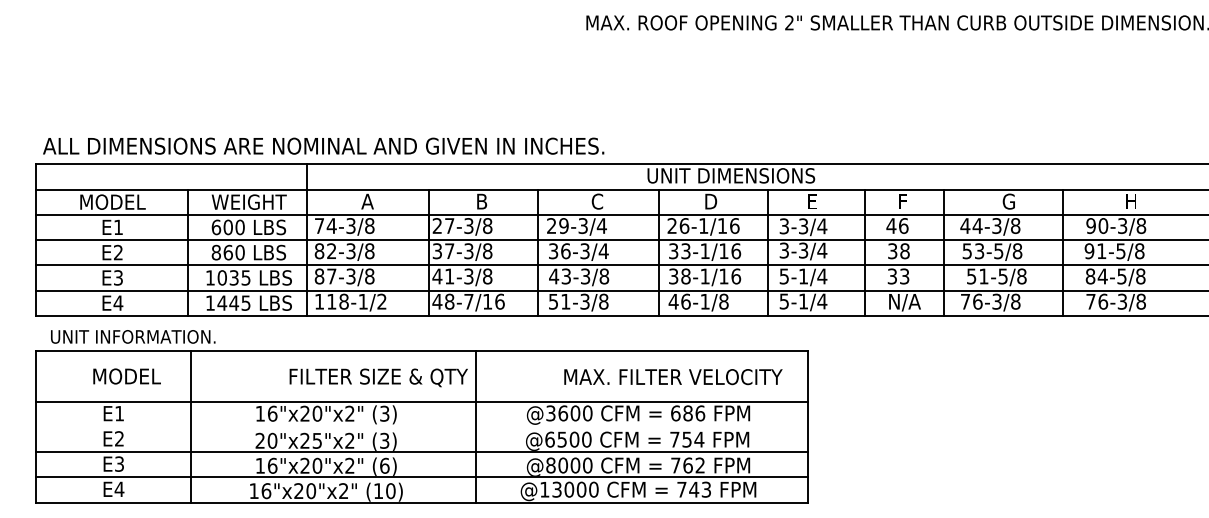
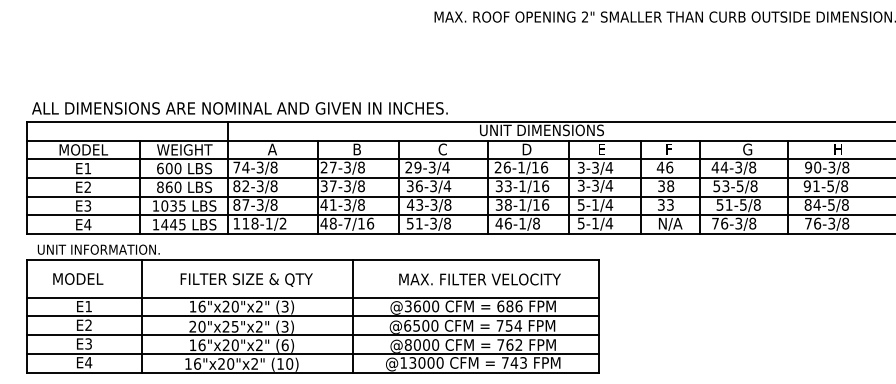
text: (127, 375) -> (78, 278), moved
text: (378, 377) -> (246, 279), moved
text: (672, 377) -> (479, 279), moved
line: (421, 427) -> (312, 316), added

